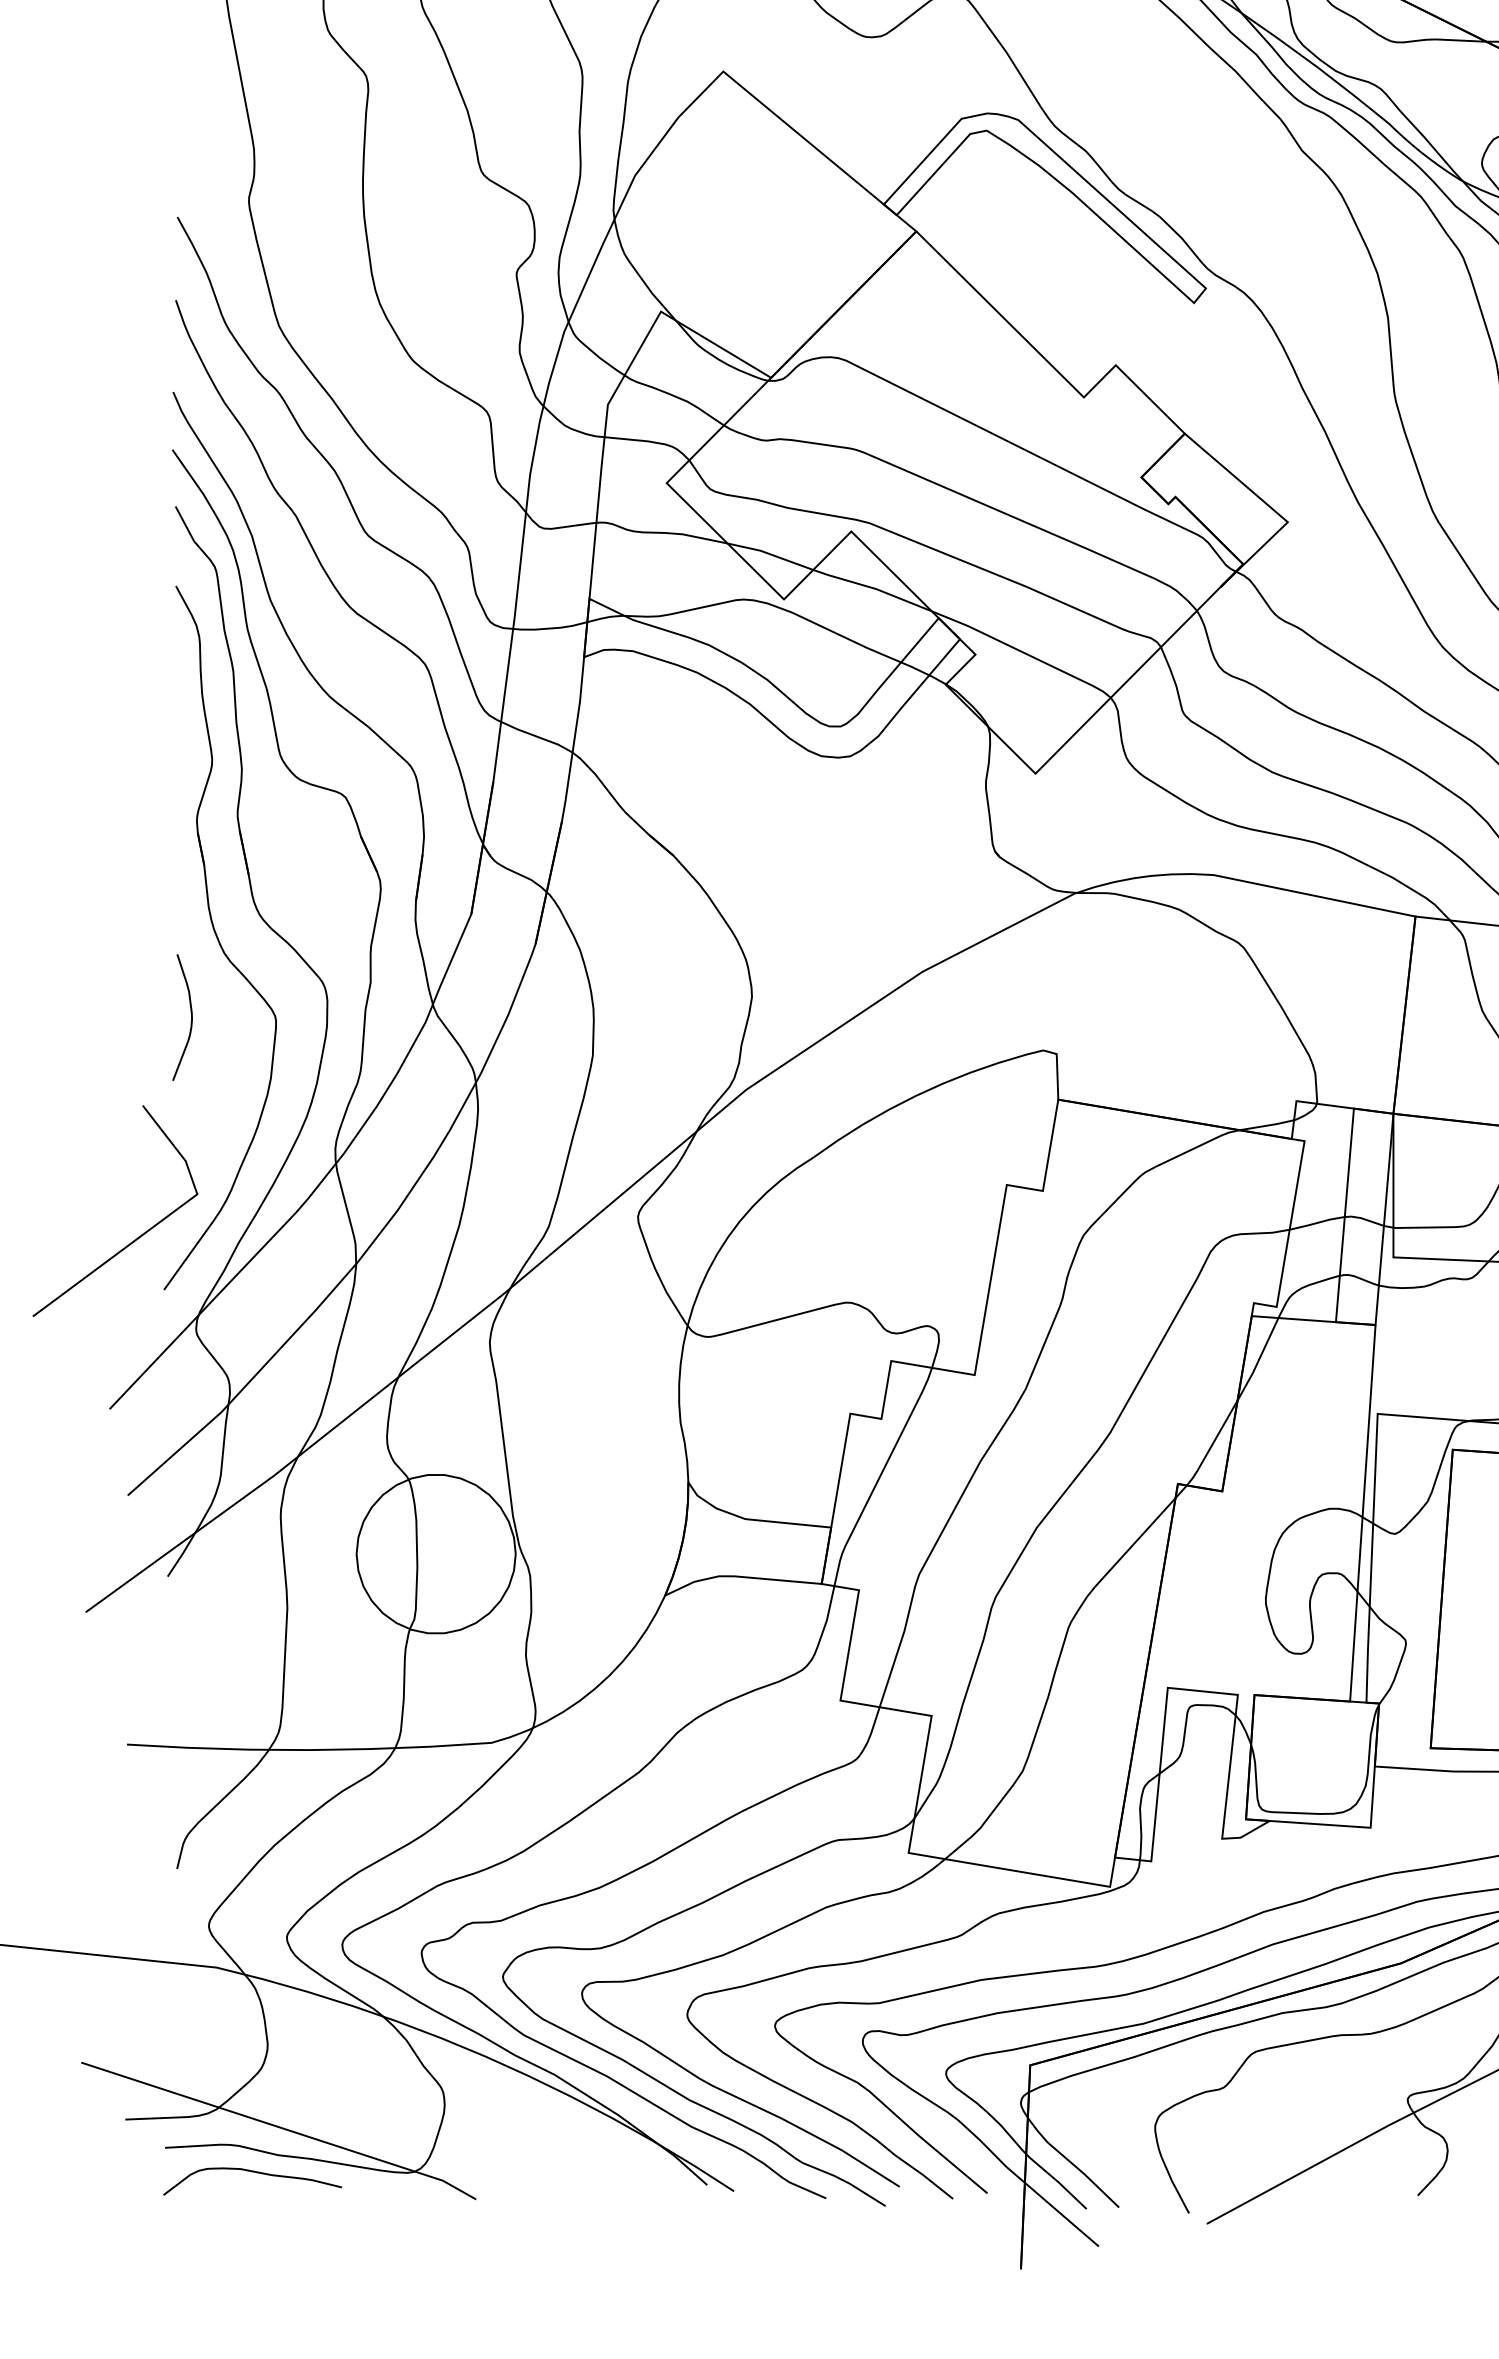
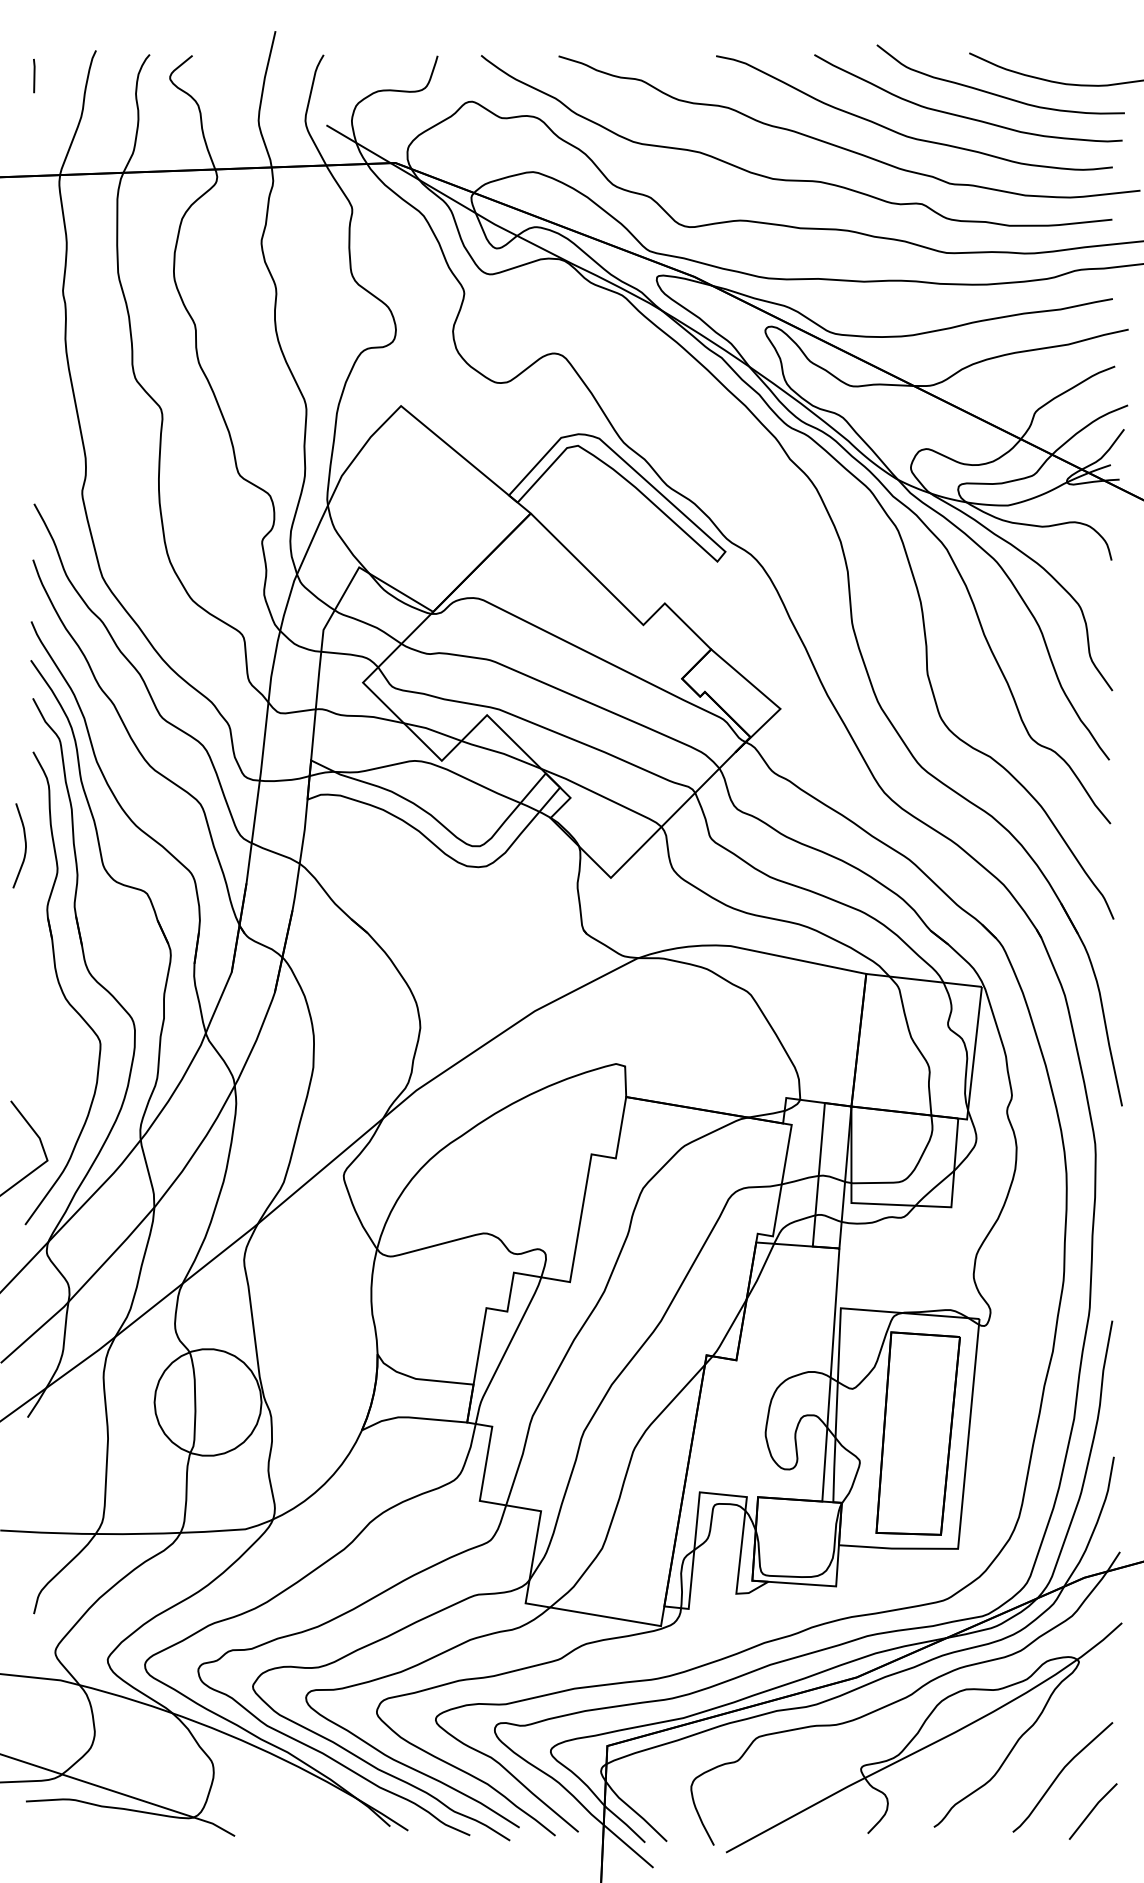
curve: (189, 1012) -> (24, 842), moved
curve: (252, 2173) -> (84, 1818), removed

